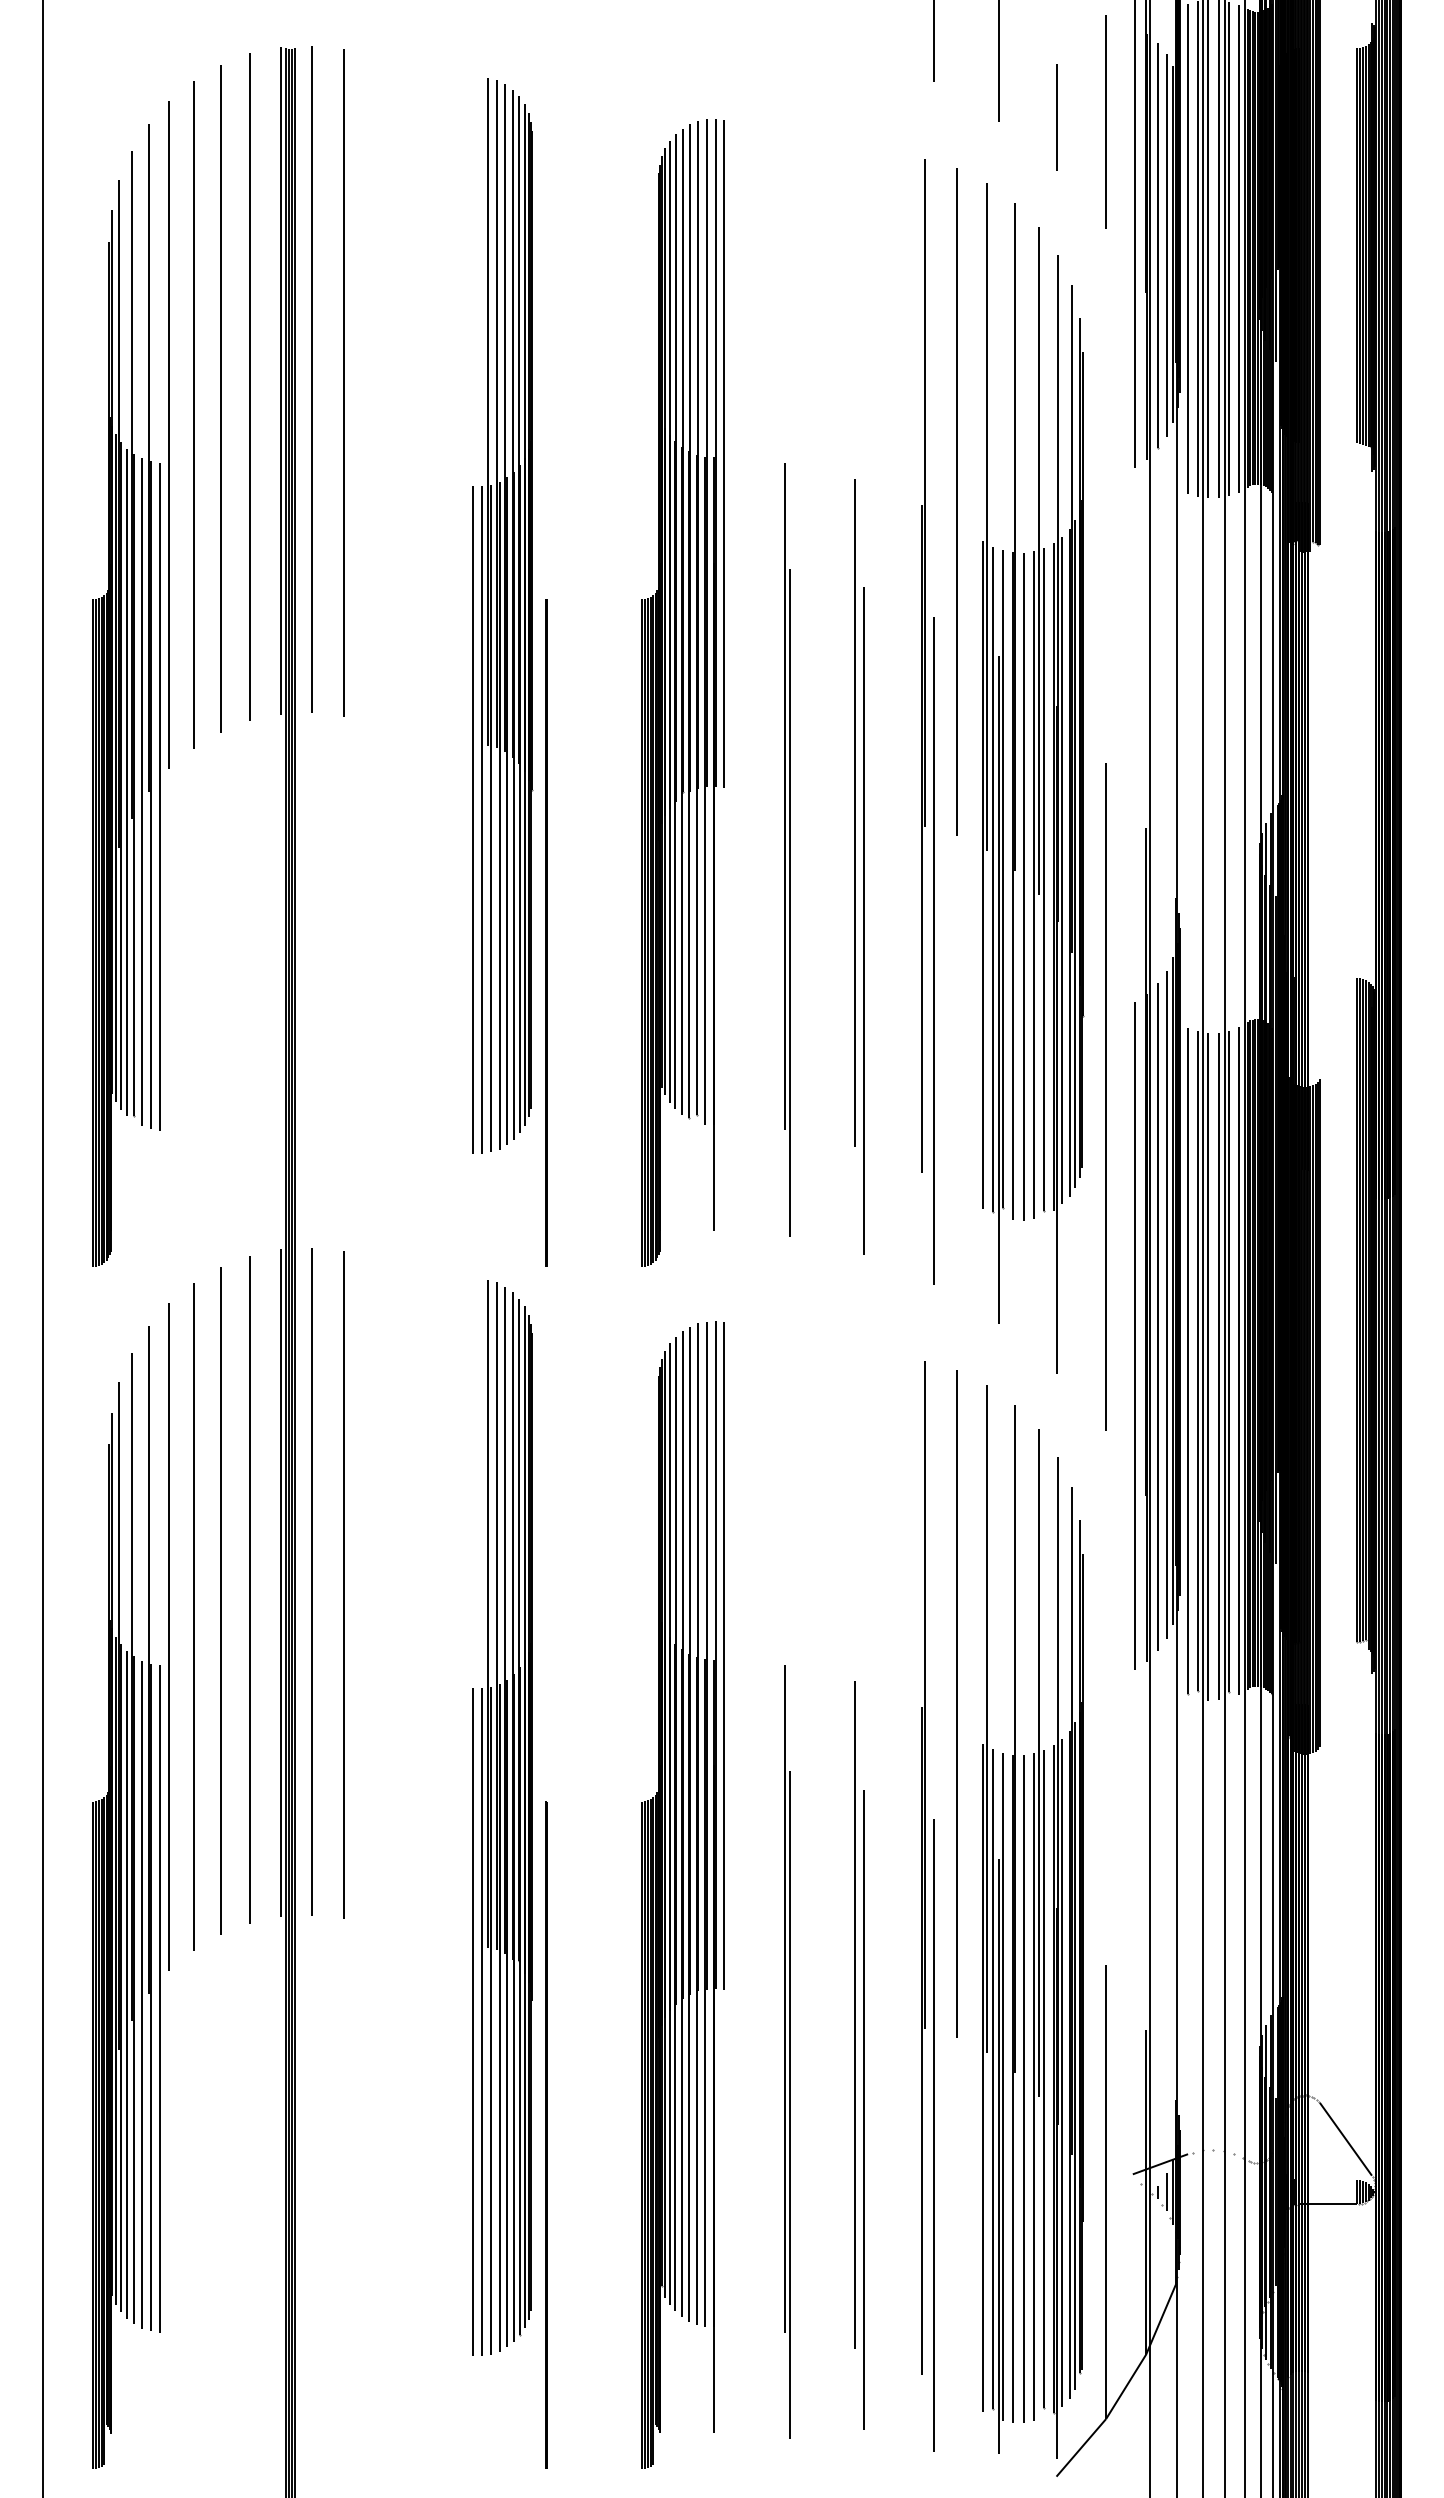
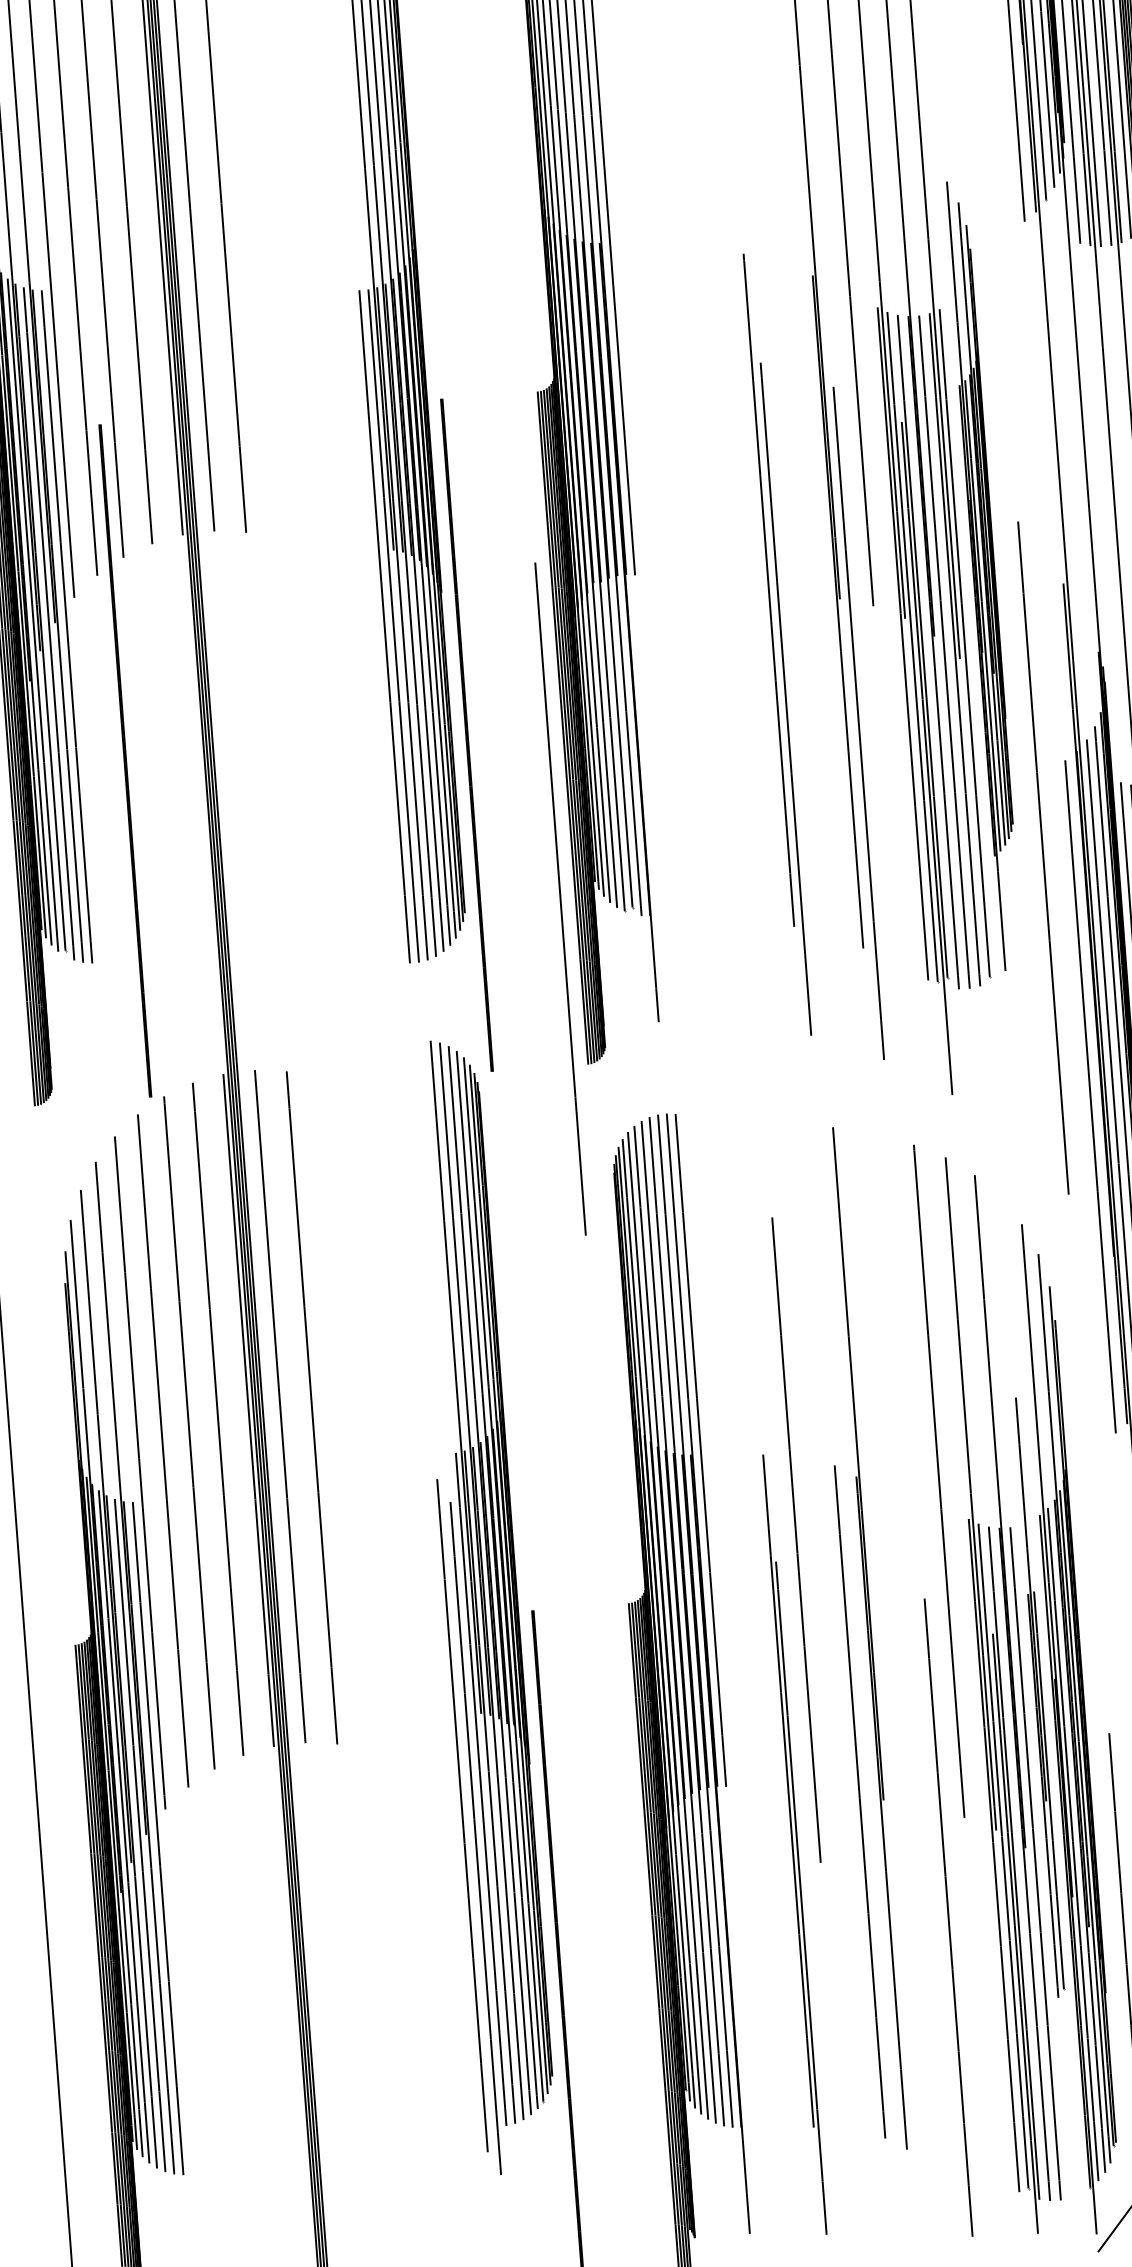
part: (1068, 814) -> (984, 576), size x0.7
part: (787, 849) -> (703, 632), removed
line: (207, 932) -> (125, 760), added
line: (626, 1101) -> (560, 898), added
part: (506, 1817) -> (490, 1581), moved
part: (923, 1867) -> (870, 1637), moved
part: (1039, 1924) -> (1039, 1696), size x0.6
line: (461, 1998) -> (462, 1815), added
line: (863, 2109) -> (796, 1539), moved

